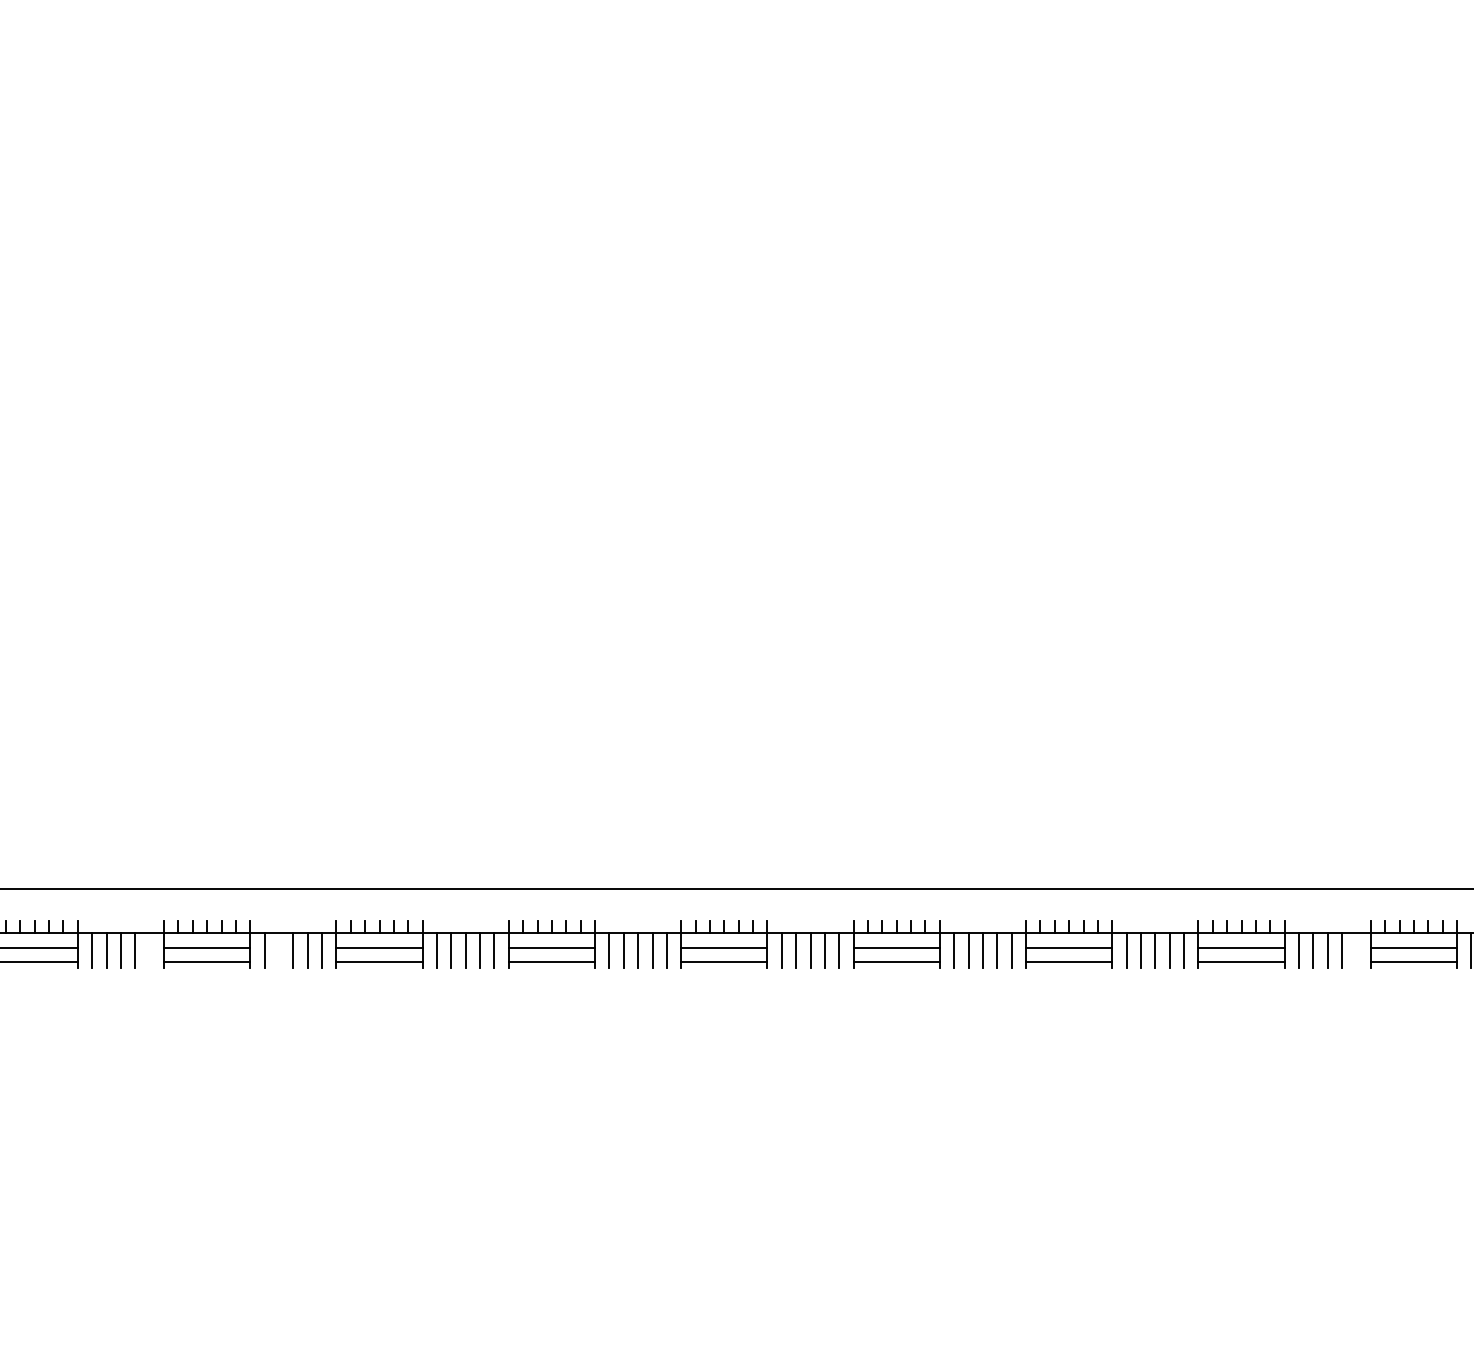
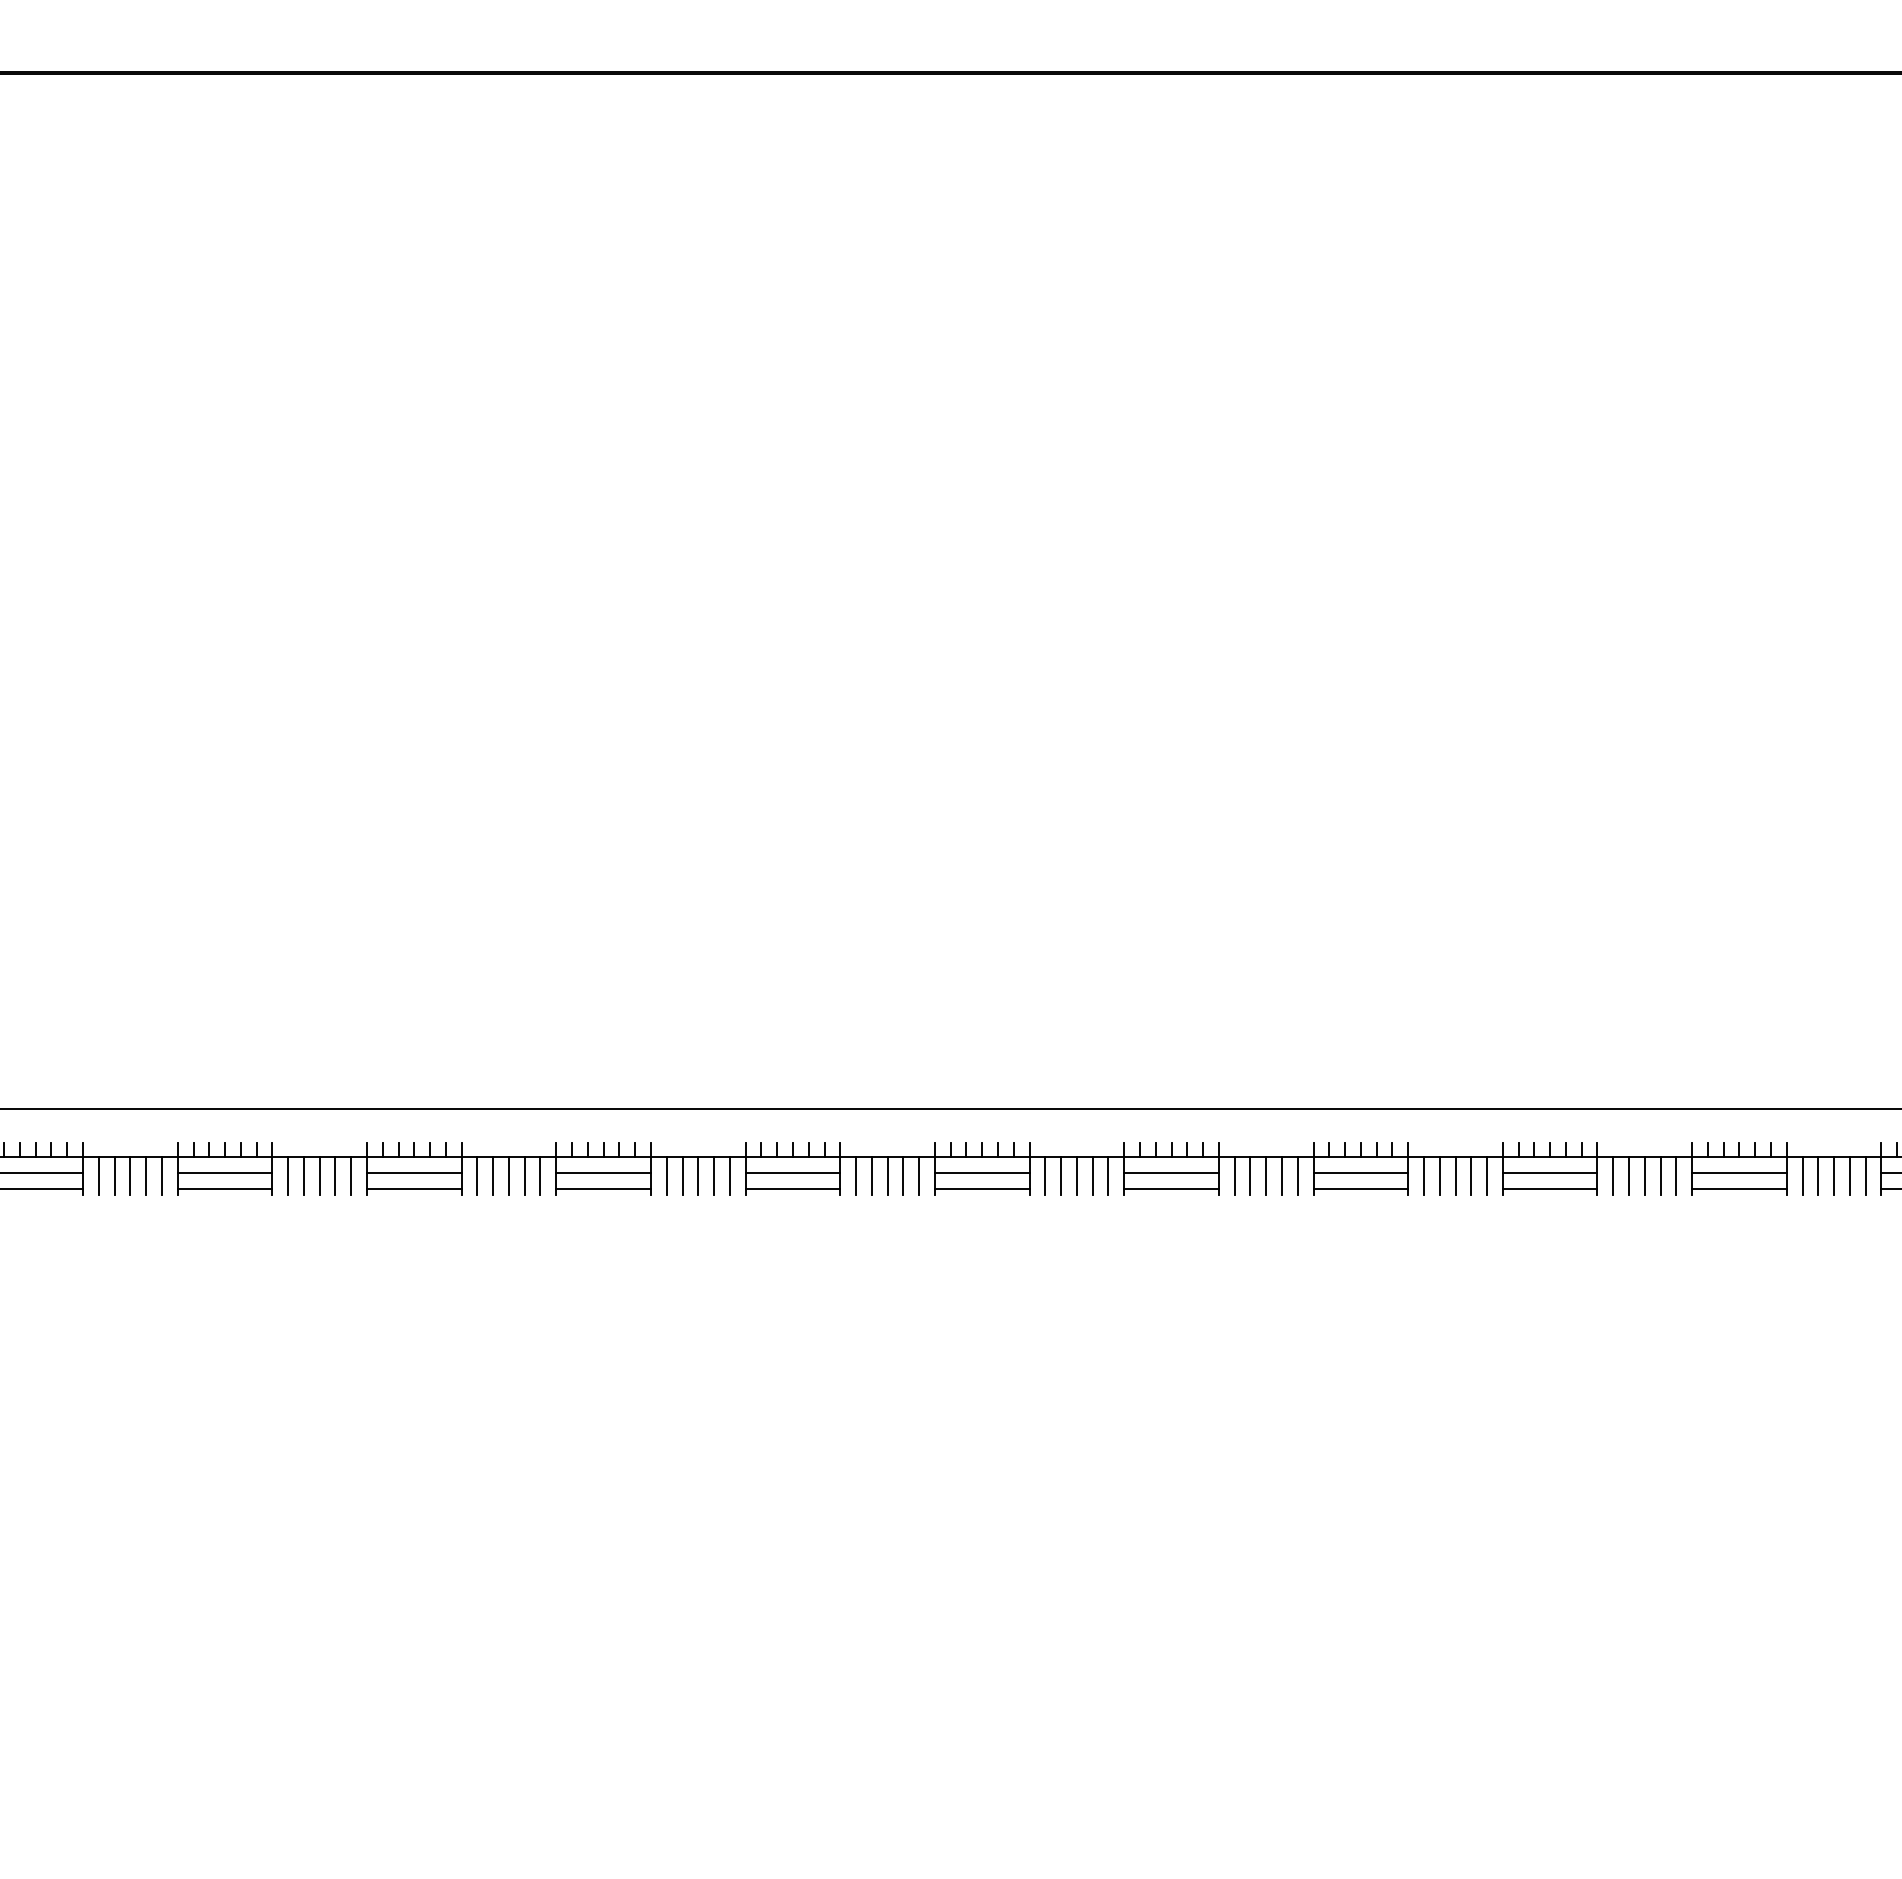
line: (149, 949) -> (161, 1175), added
line: (278, 949) -> (303, 1175), added
line: (1356, 949) -> (1487, 1175), added

